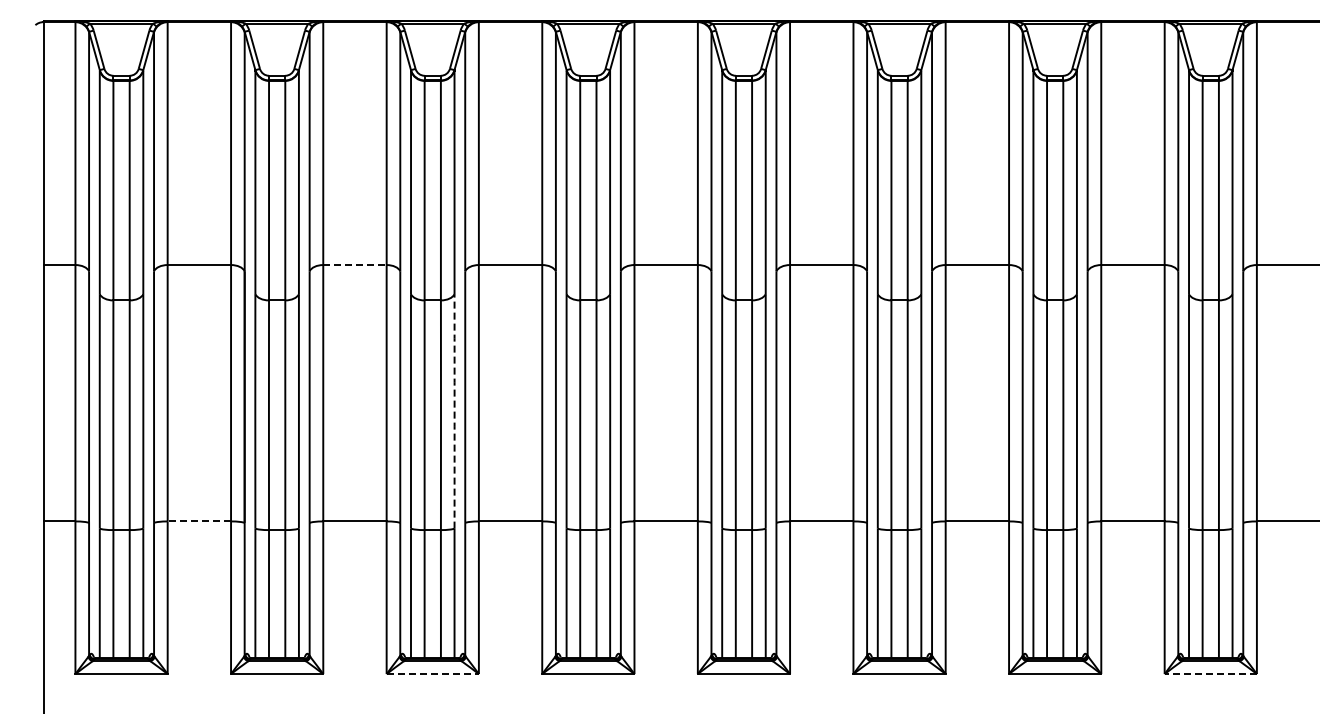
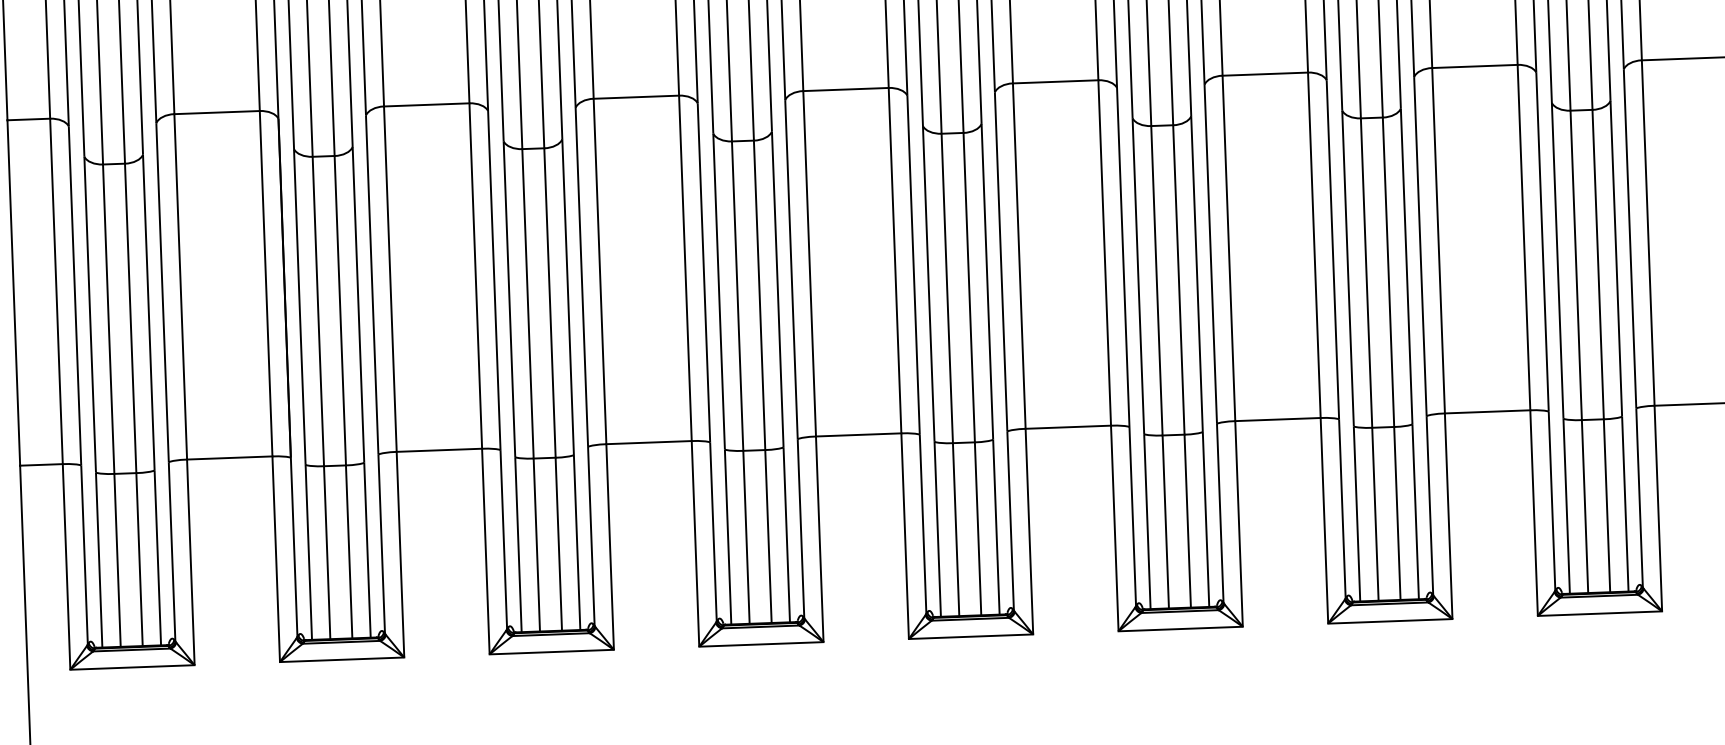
line: (354, 265) -> (426, 105), dashed -> solid
arc: (454, 411) -> (568, 297), dashed -> solid
line: (199, 521) -> (229, 458), dashed -> solid
line: (433, 674) -> (552, 652), dashed -> solid
line: (1210, 674) -> (1599, 614), dashed -> solid

